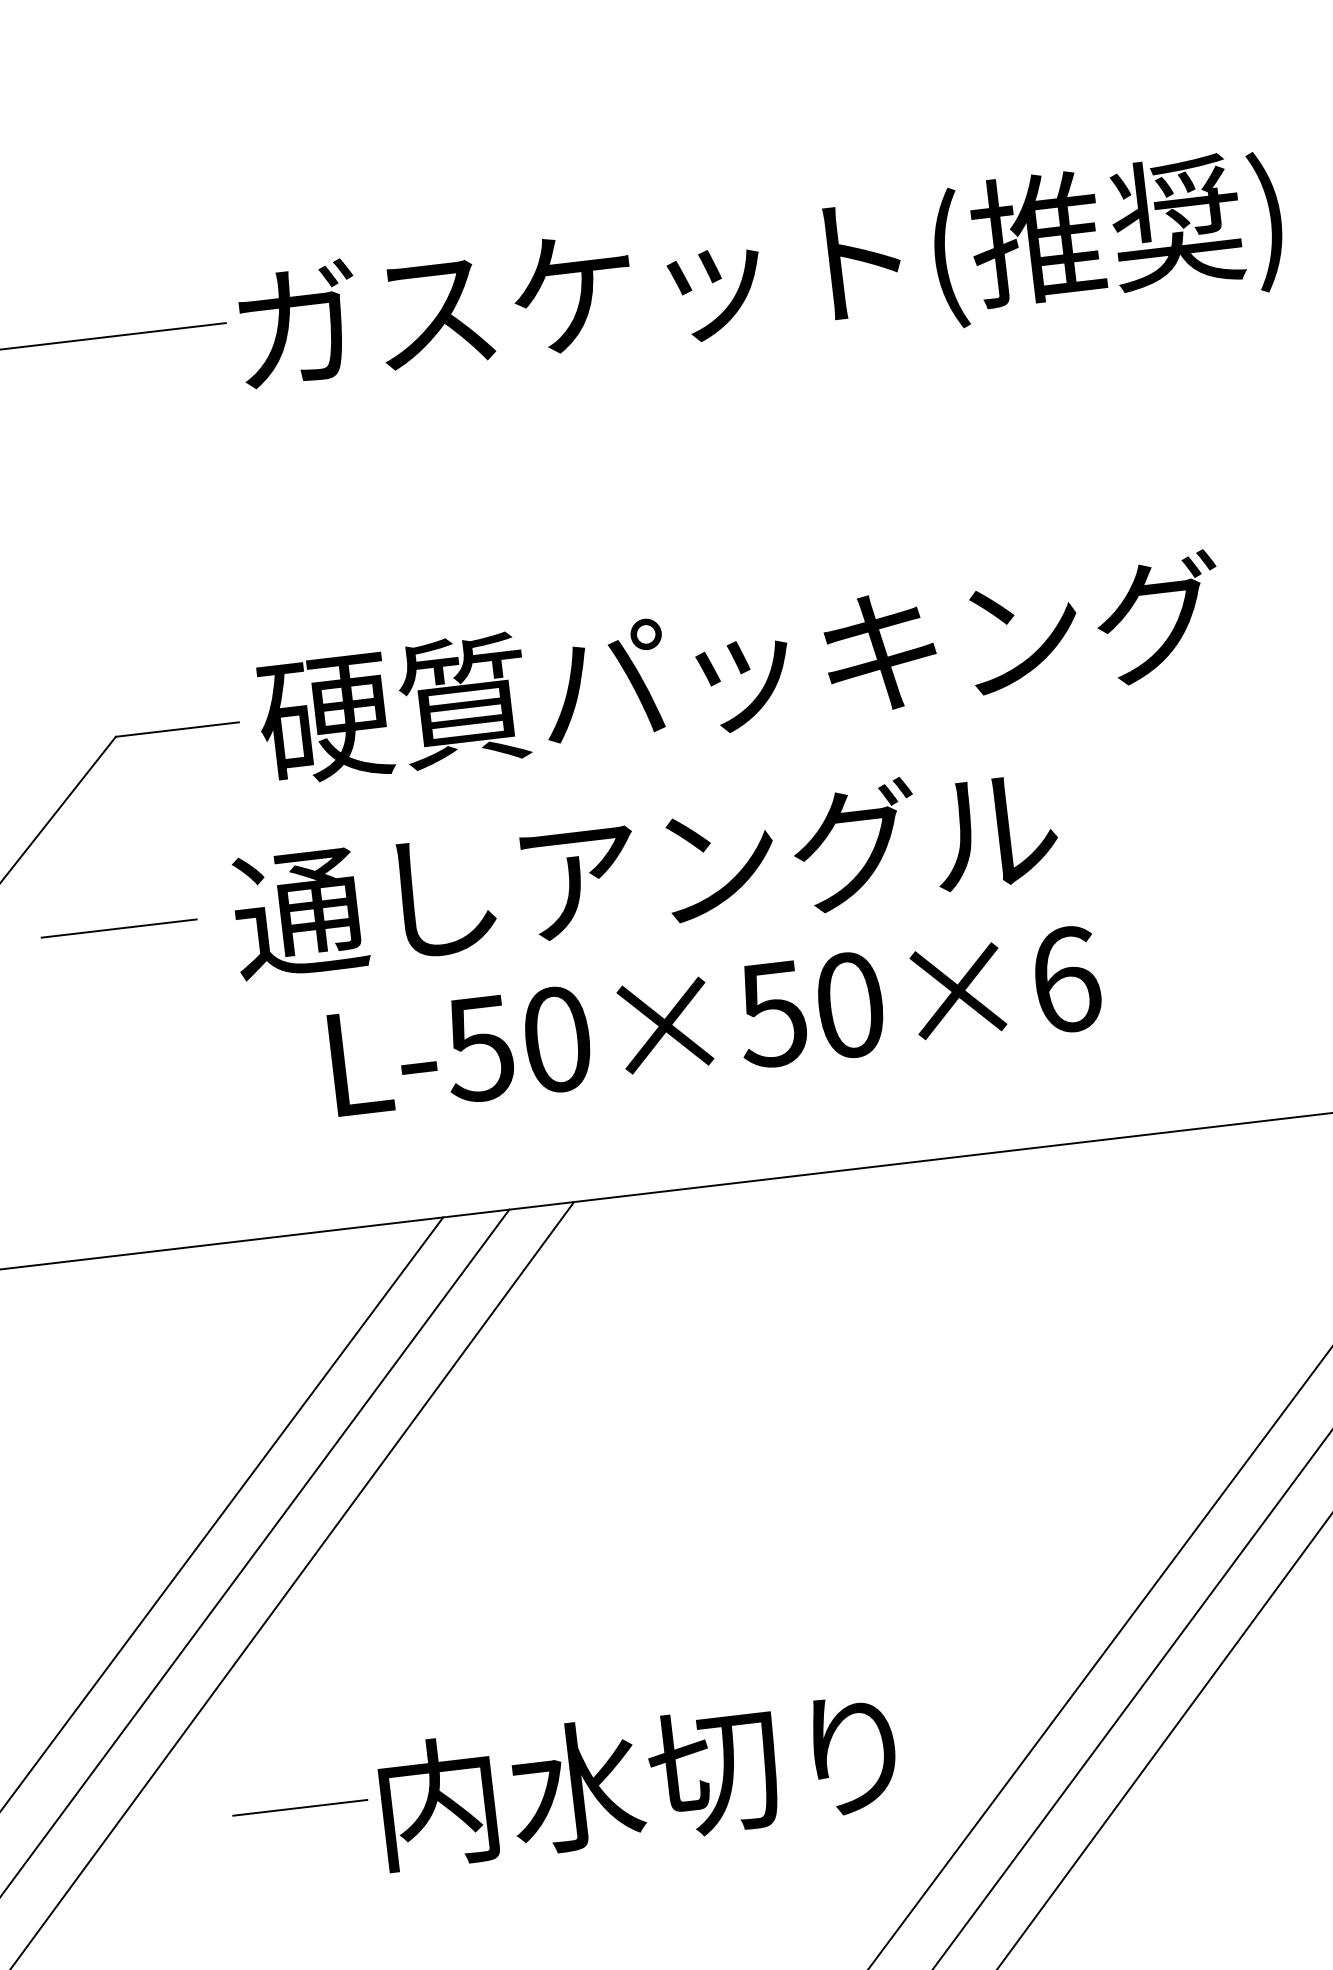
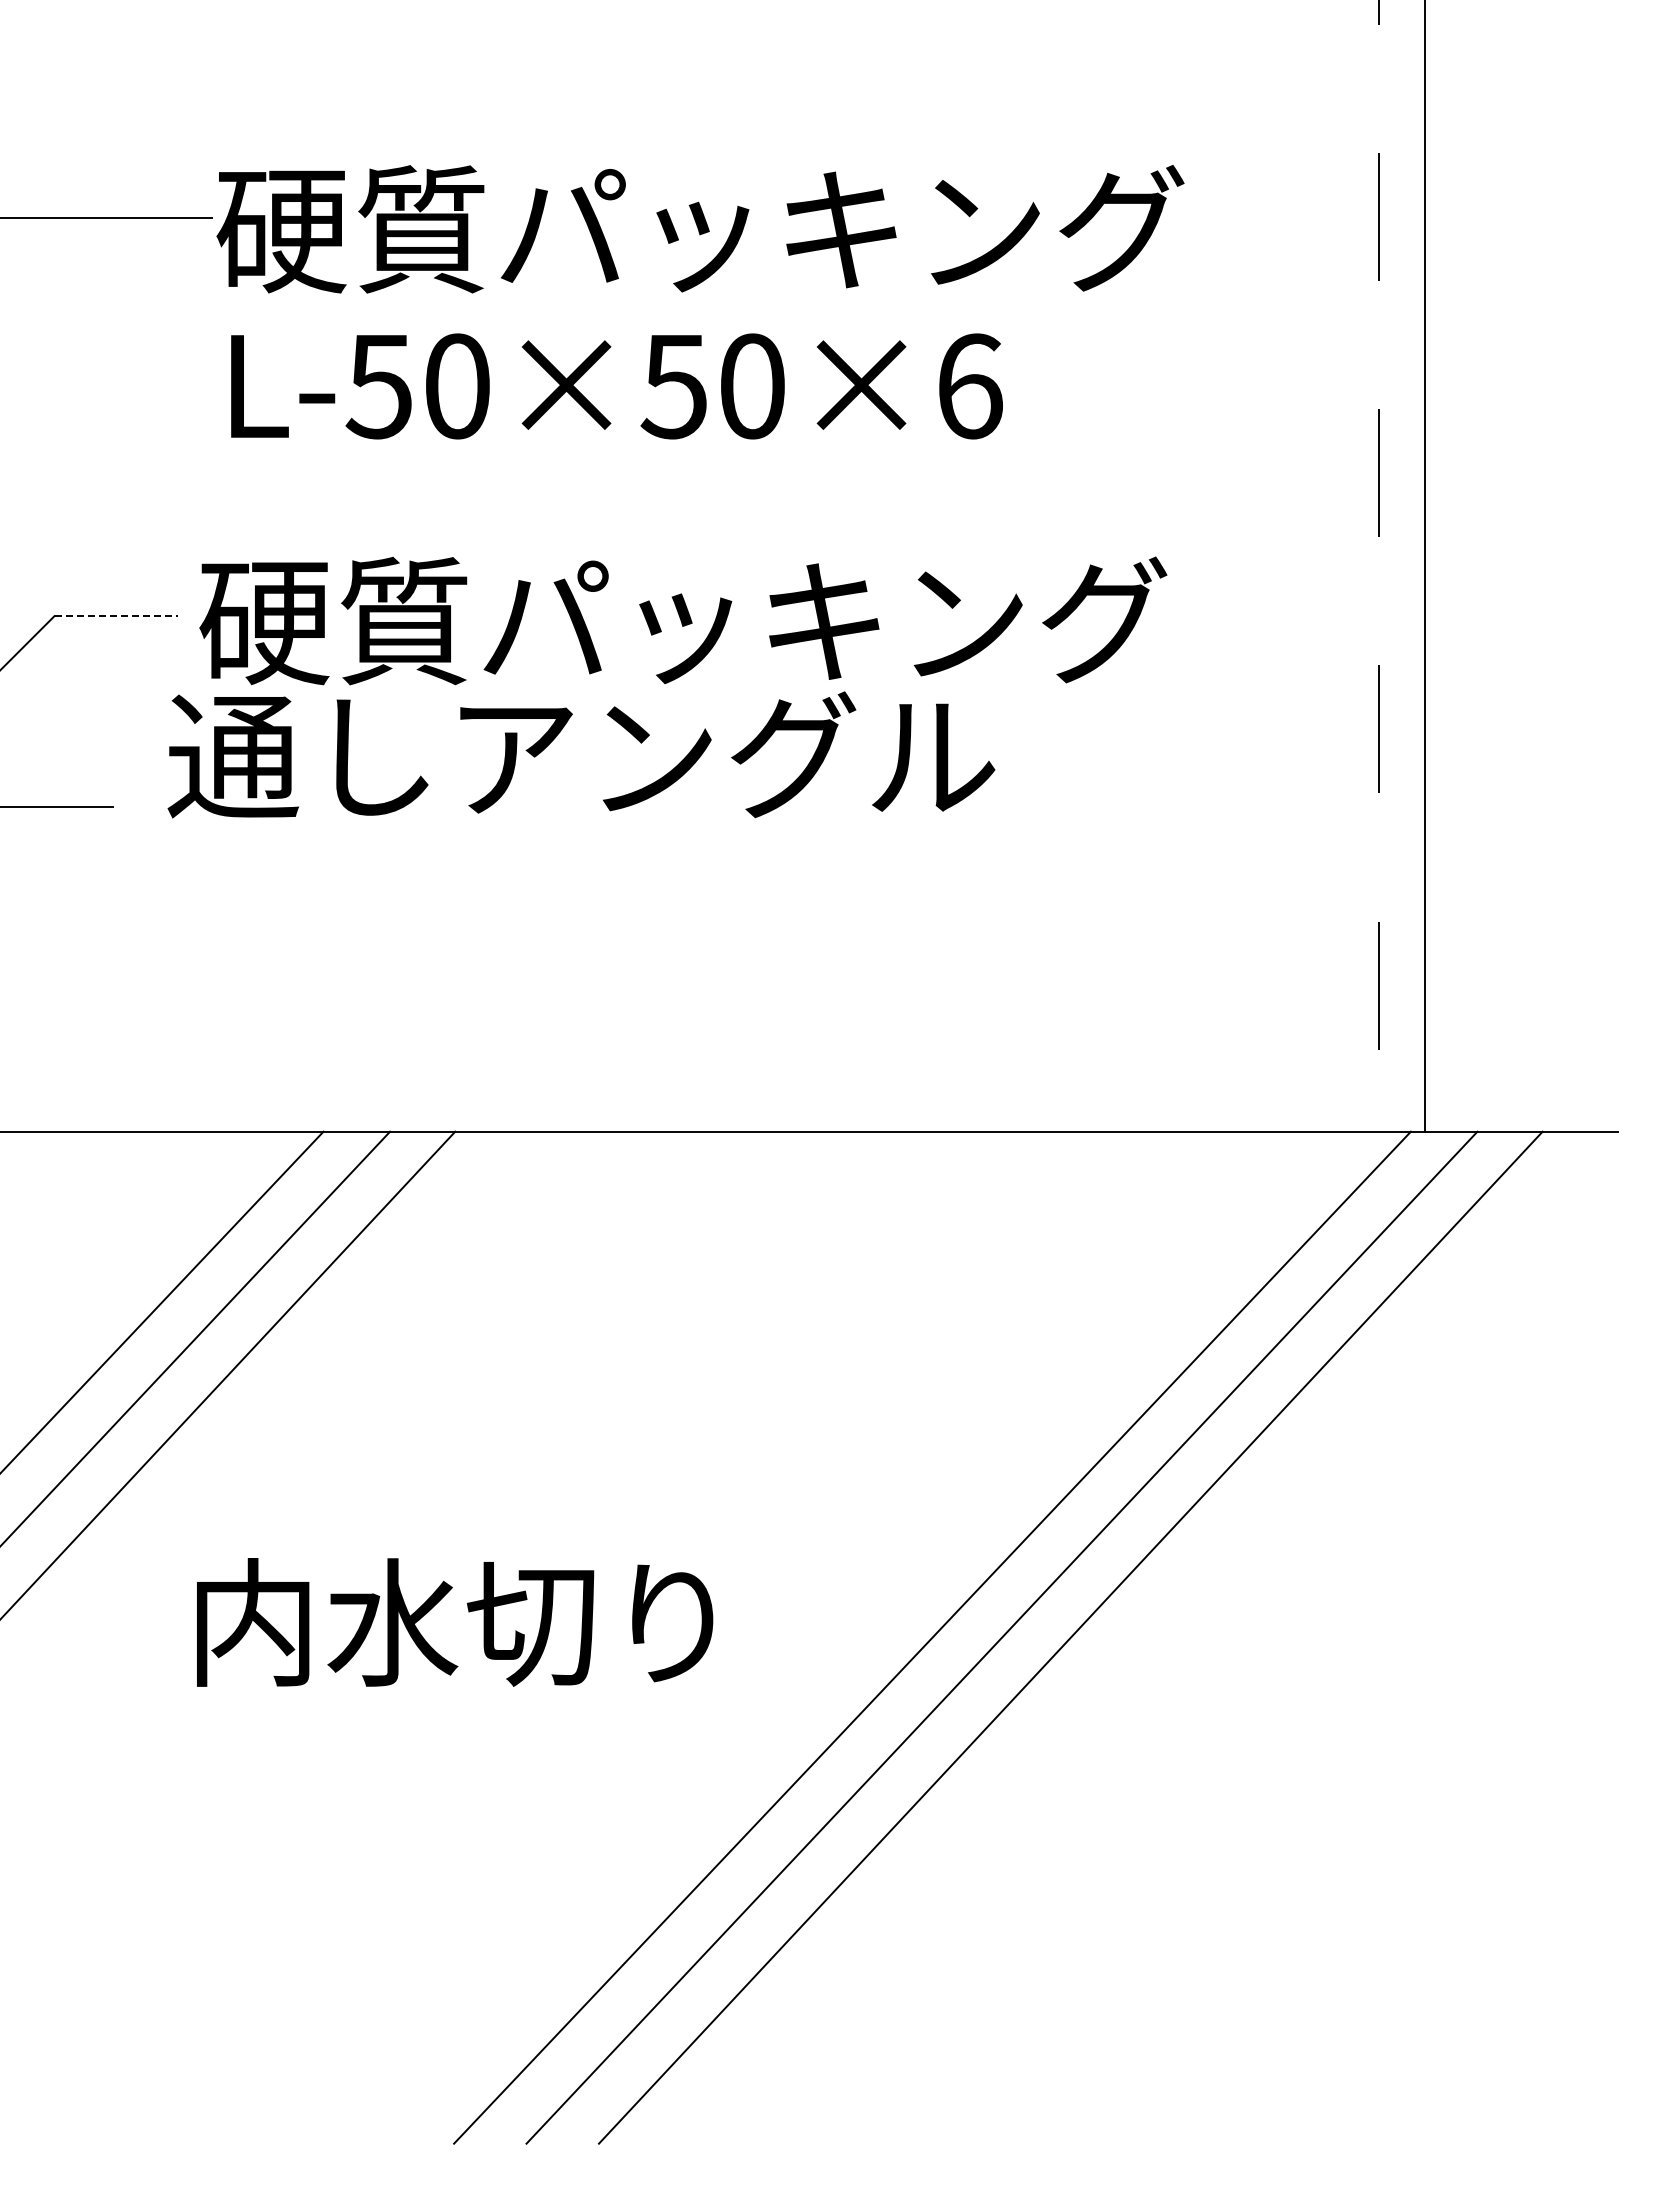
text: (756, 279) -> (744, 236), ガスケット(推奨) -> 硬質パッキング
line: (177, 729) -> (116, 616), solid -> dashed
text: (645, 870) -> (581, 754), moved
text: (715, 1021) -> (616, 386), moved
text: (639, 1779) -> (455, 1622), moved
line: (300, 1807) -> (112, 1701), removed

